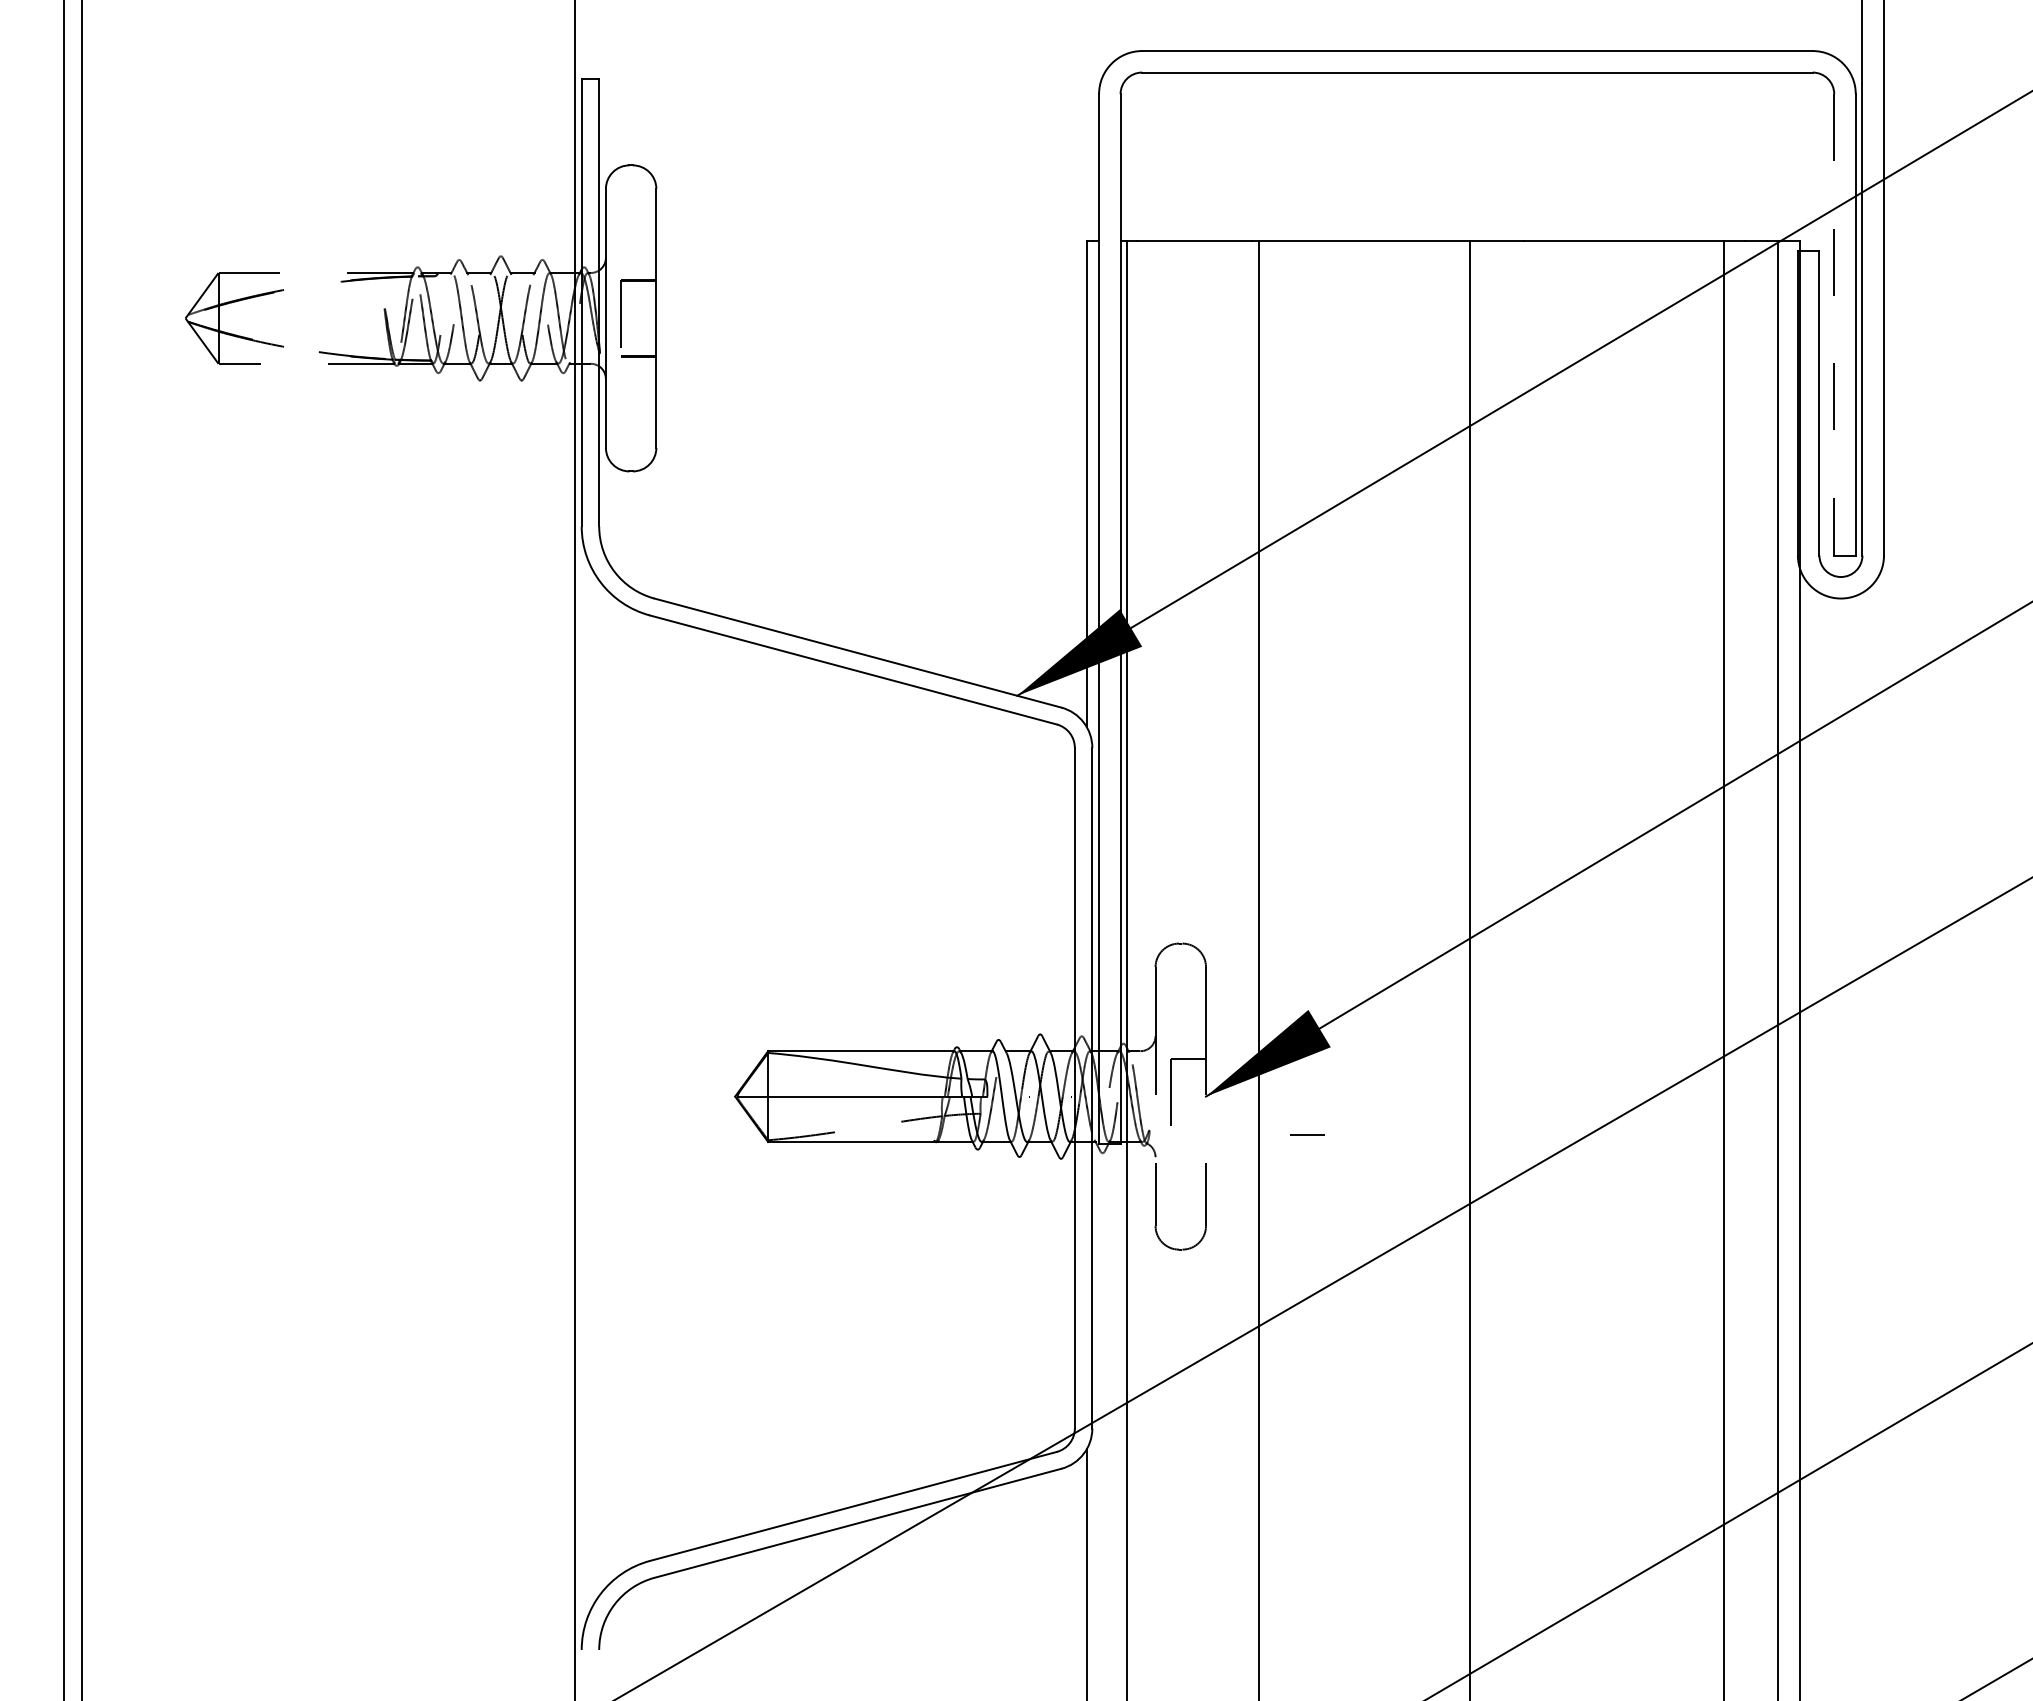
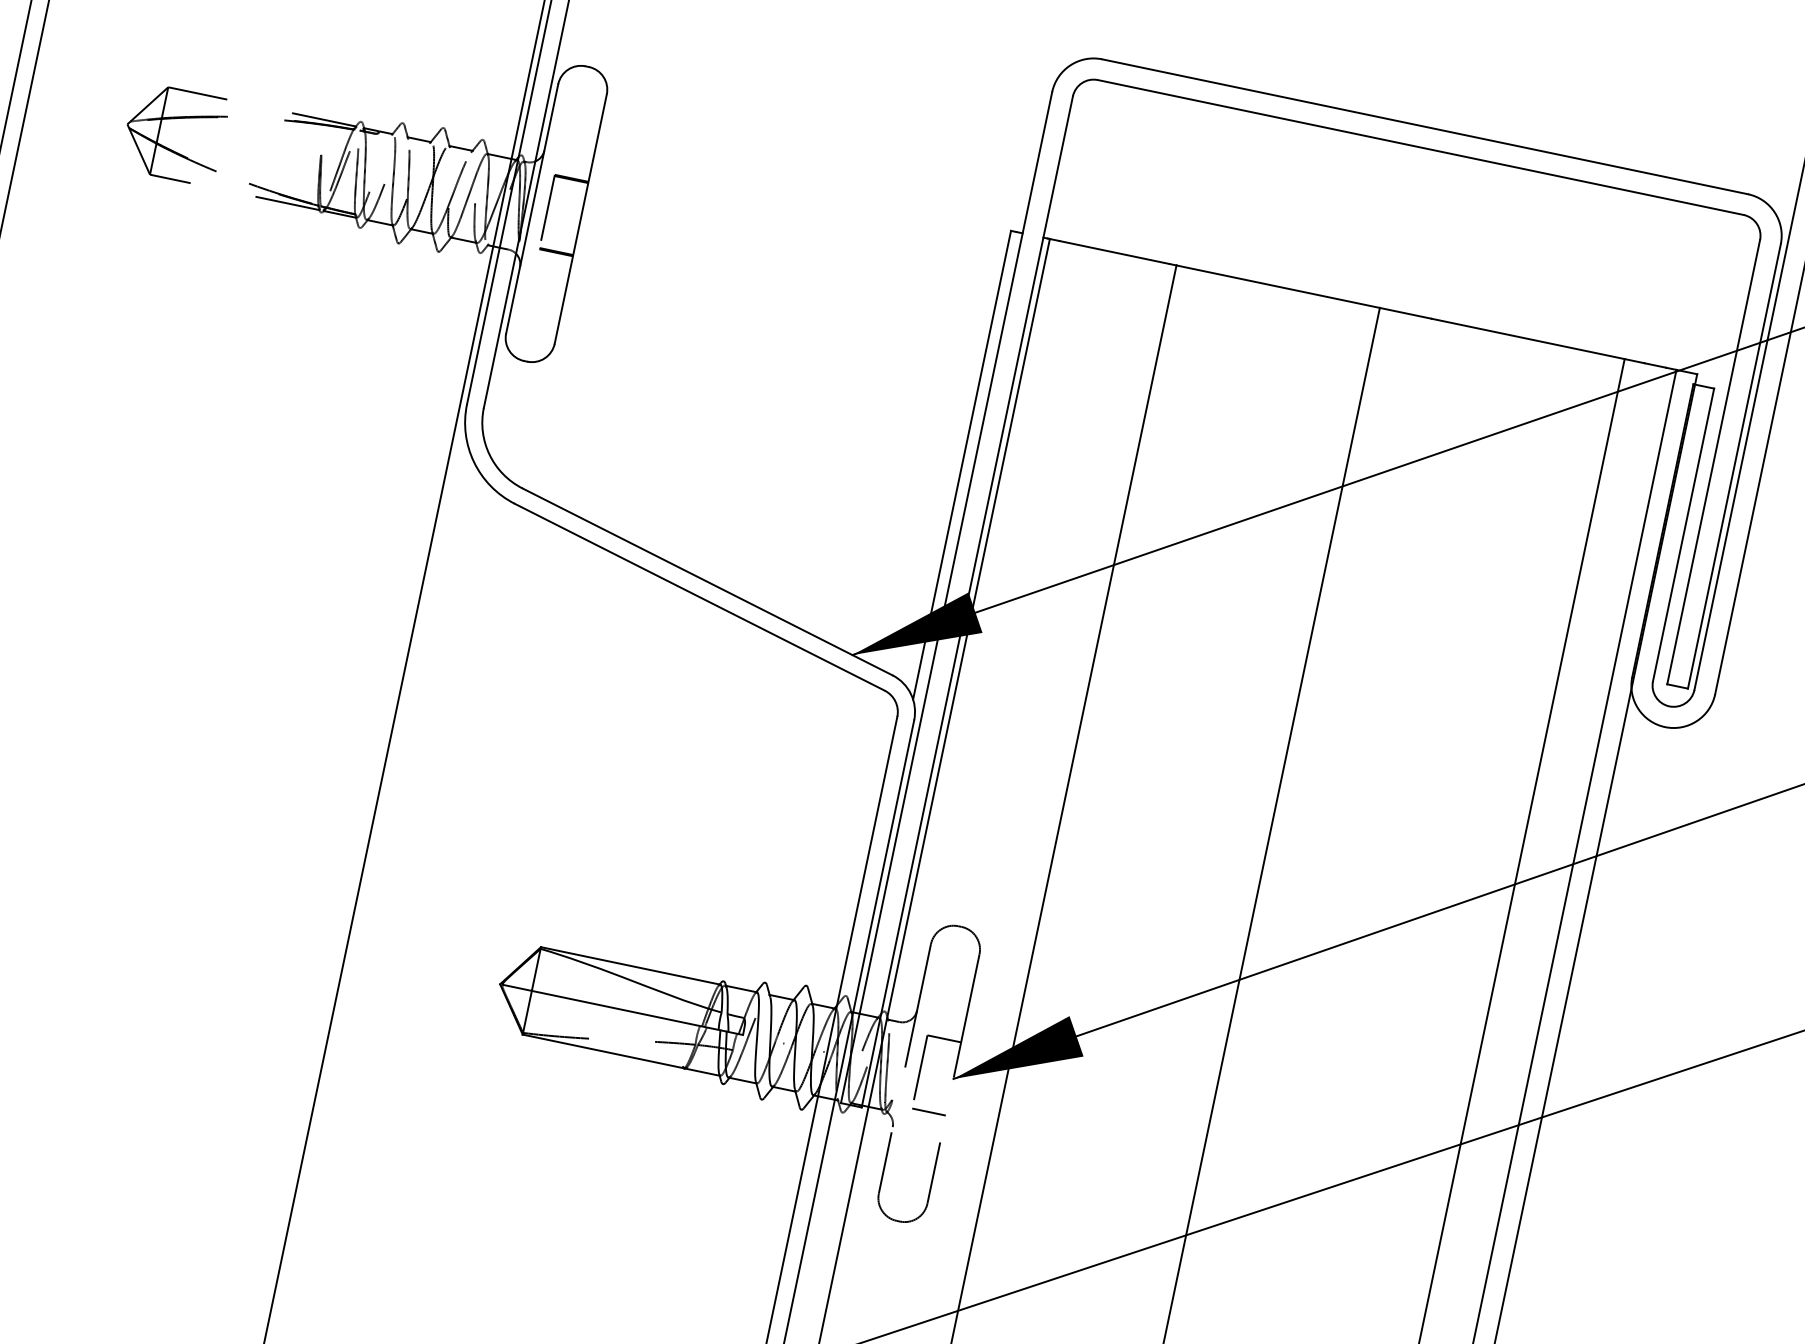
line: (1834, 324) -> (1713, 461), dashed -> solid
line: (1307, 1134) -> (929, 1111), moved

